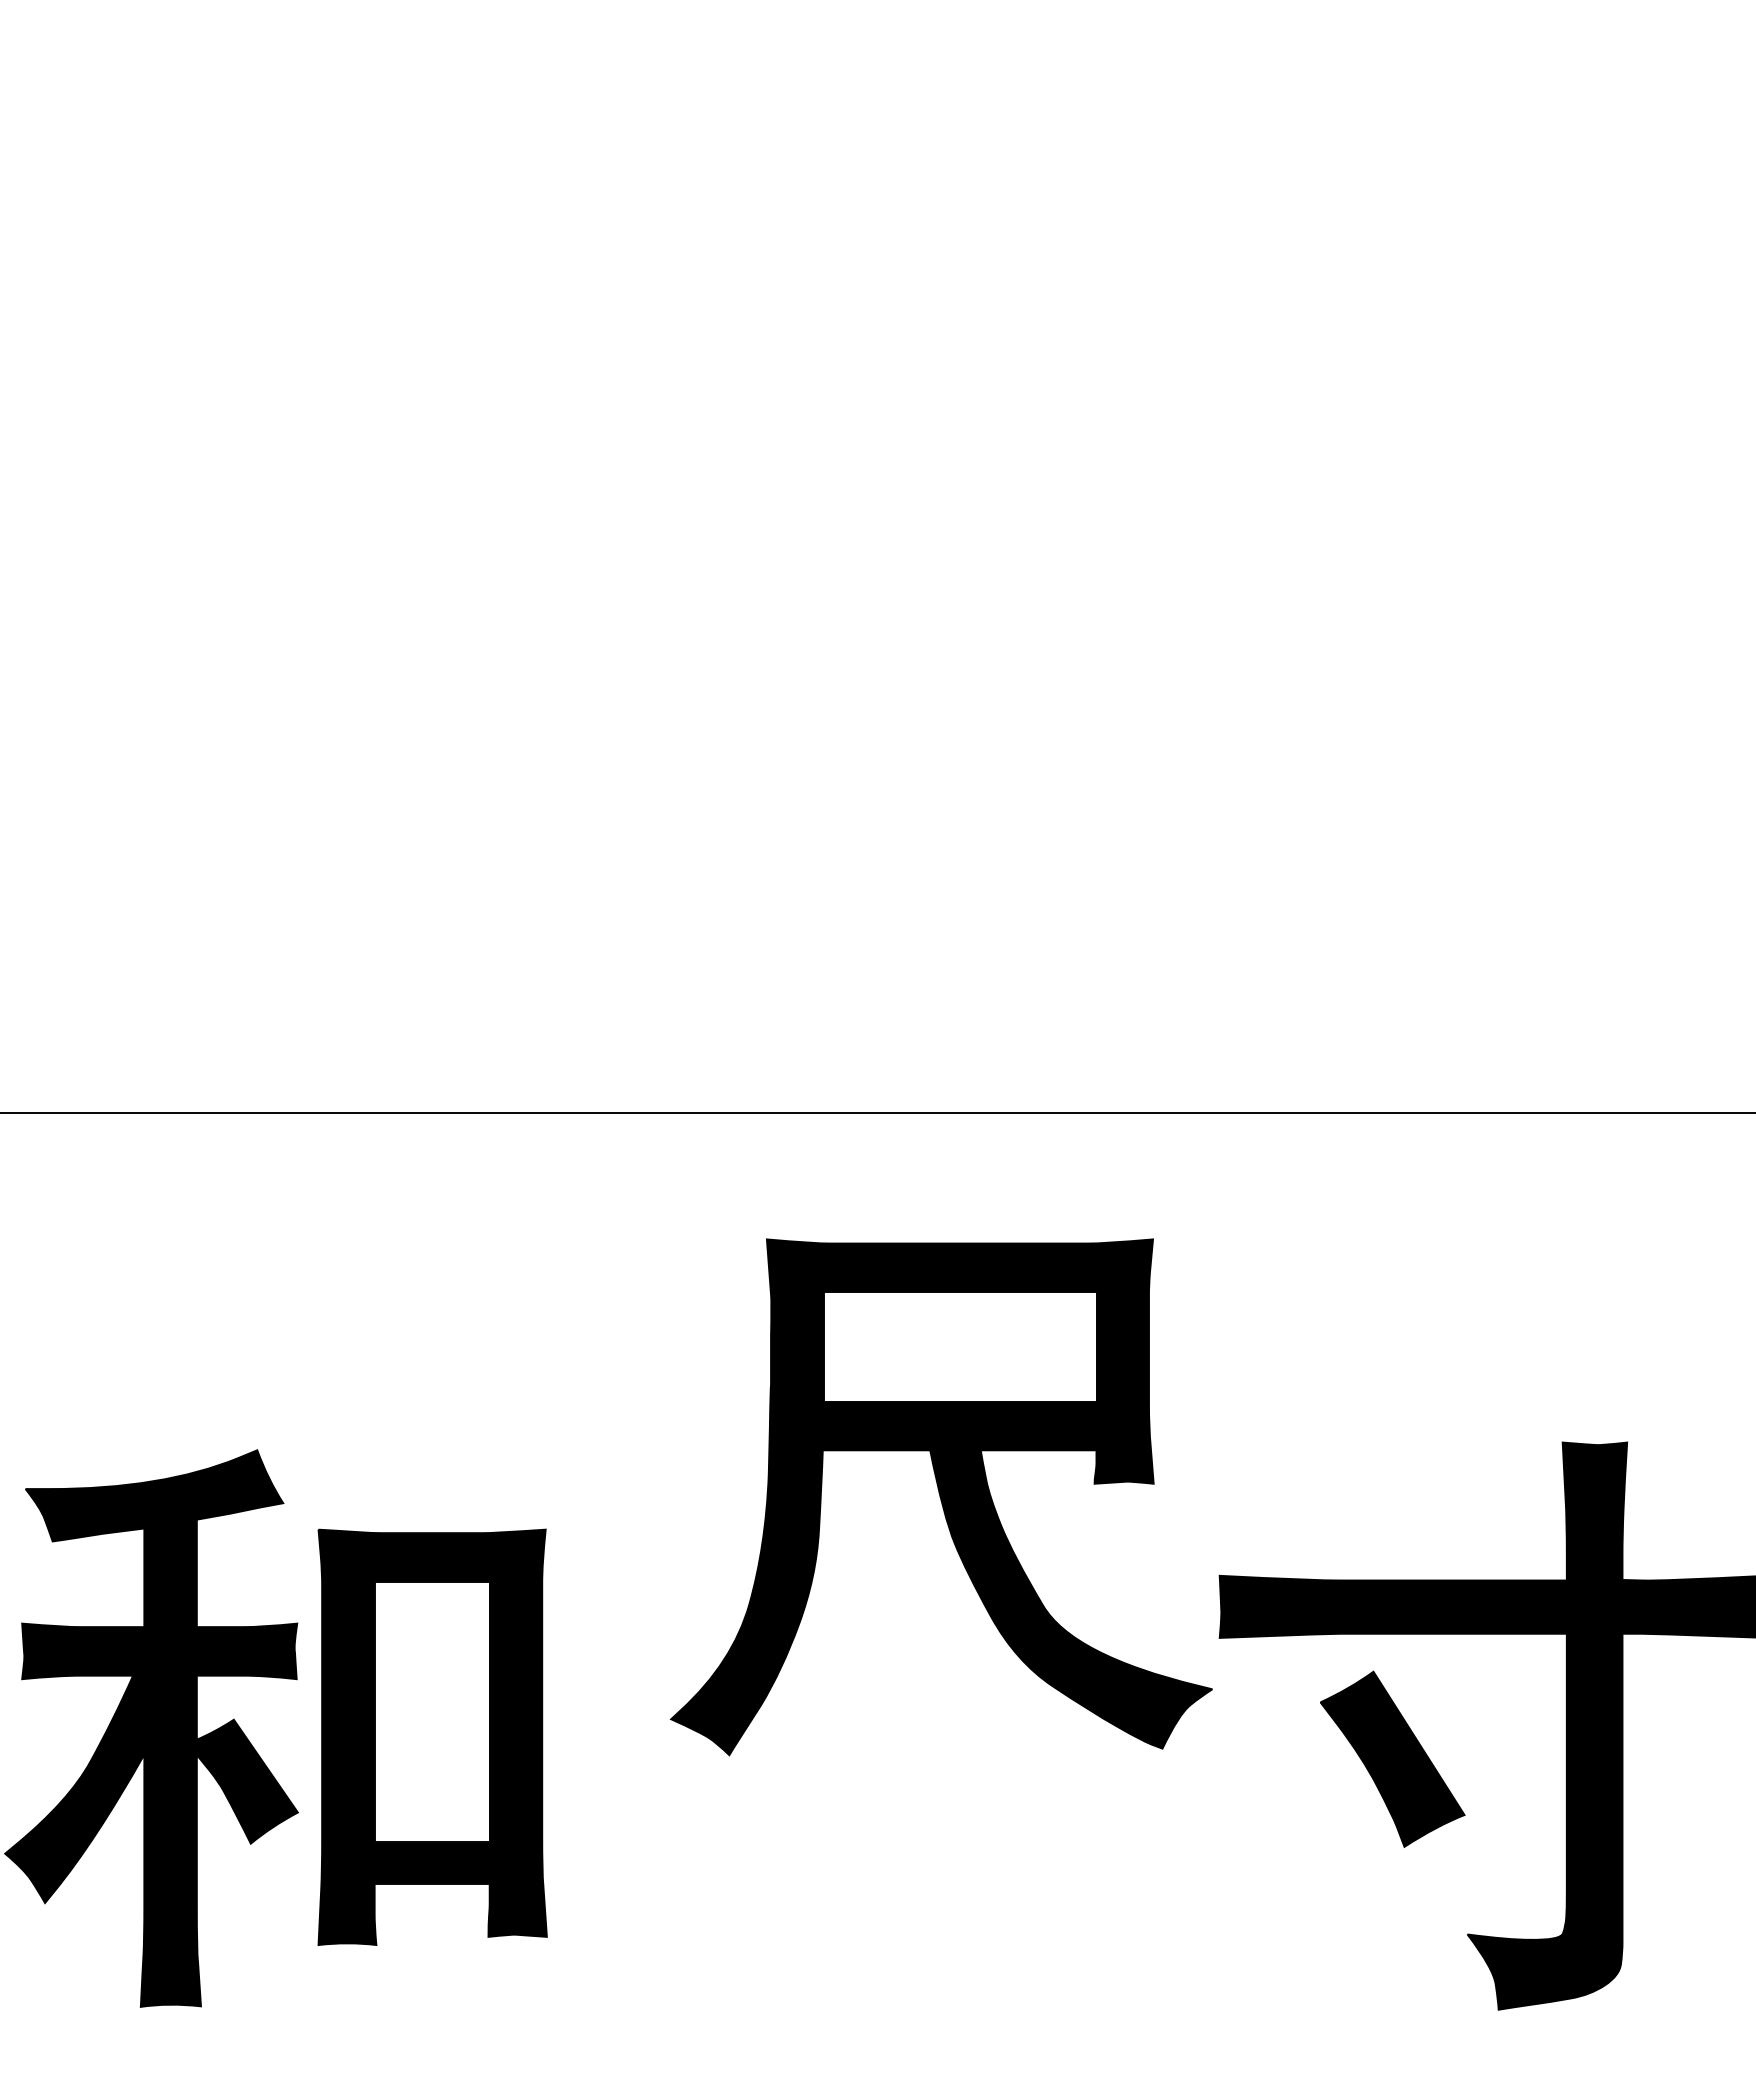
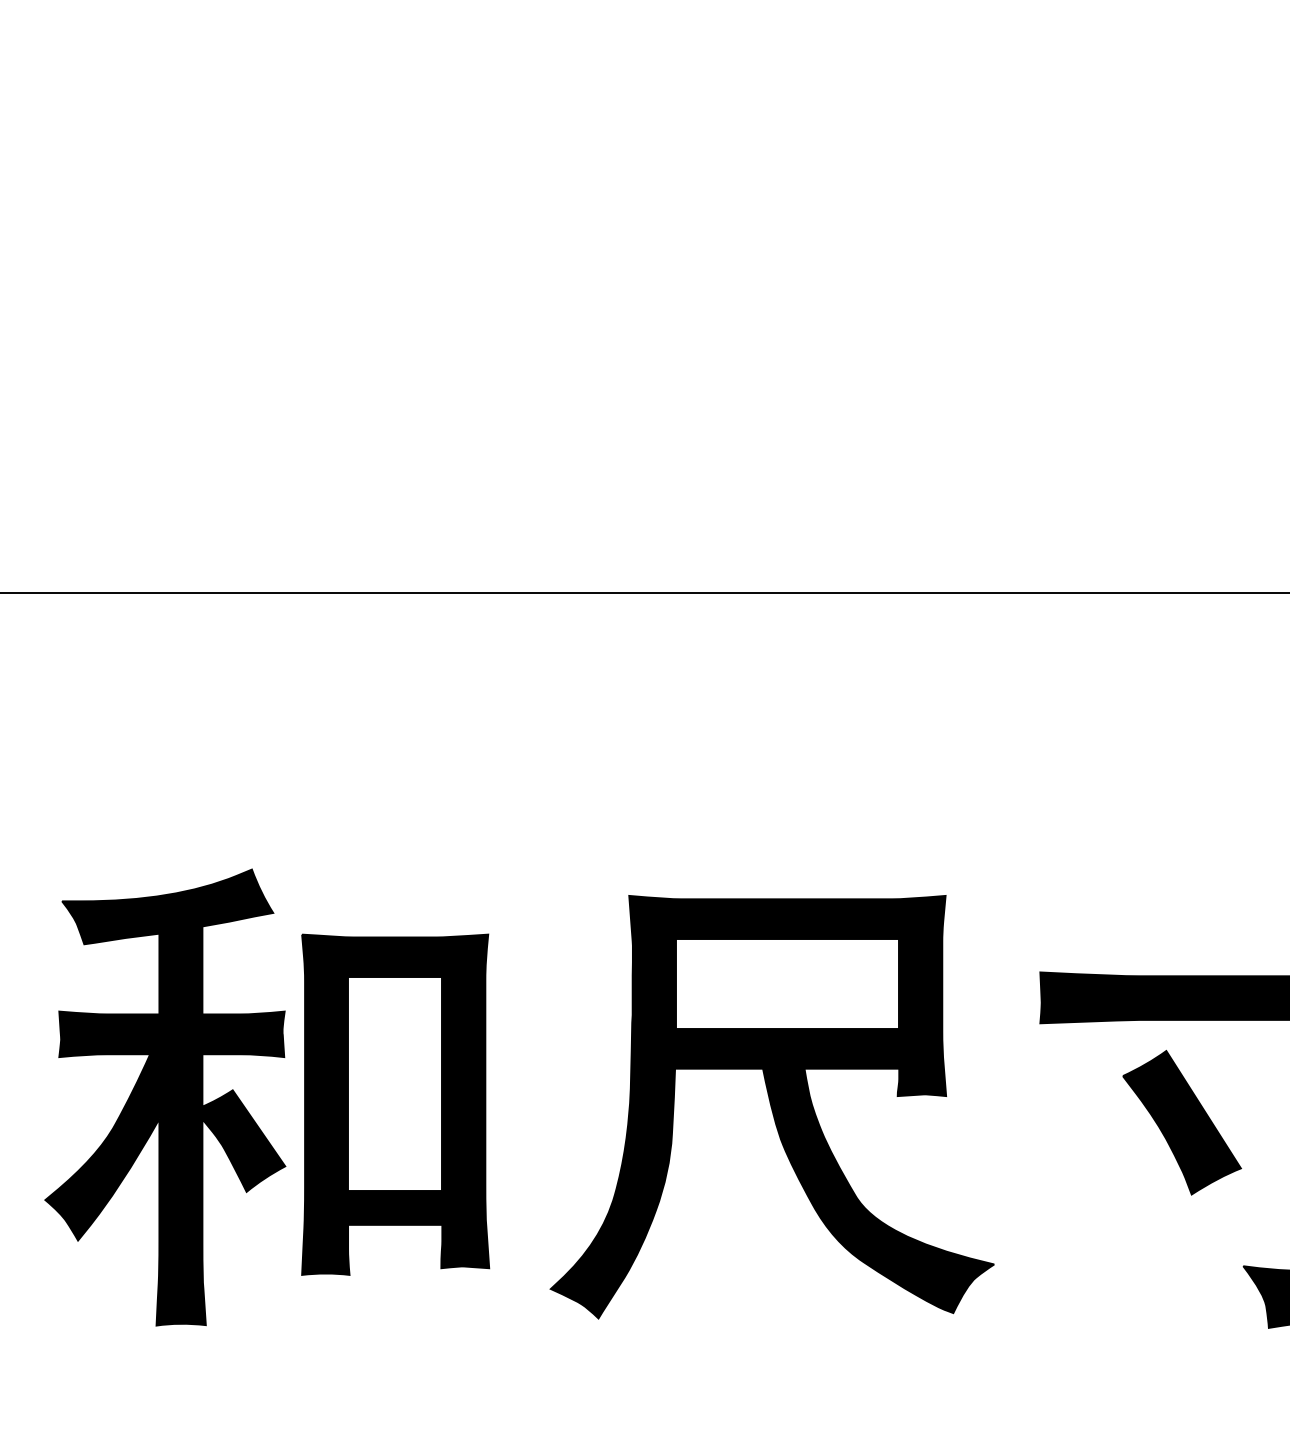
part: (940, 1497) -> (771, 1107), moved

